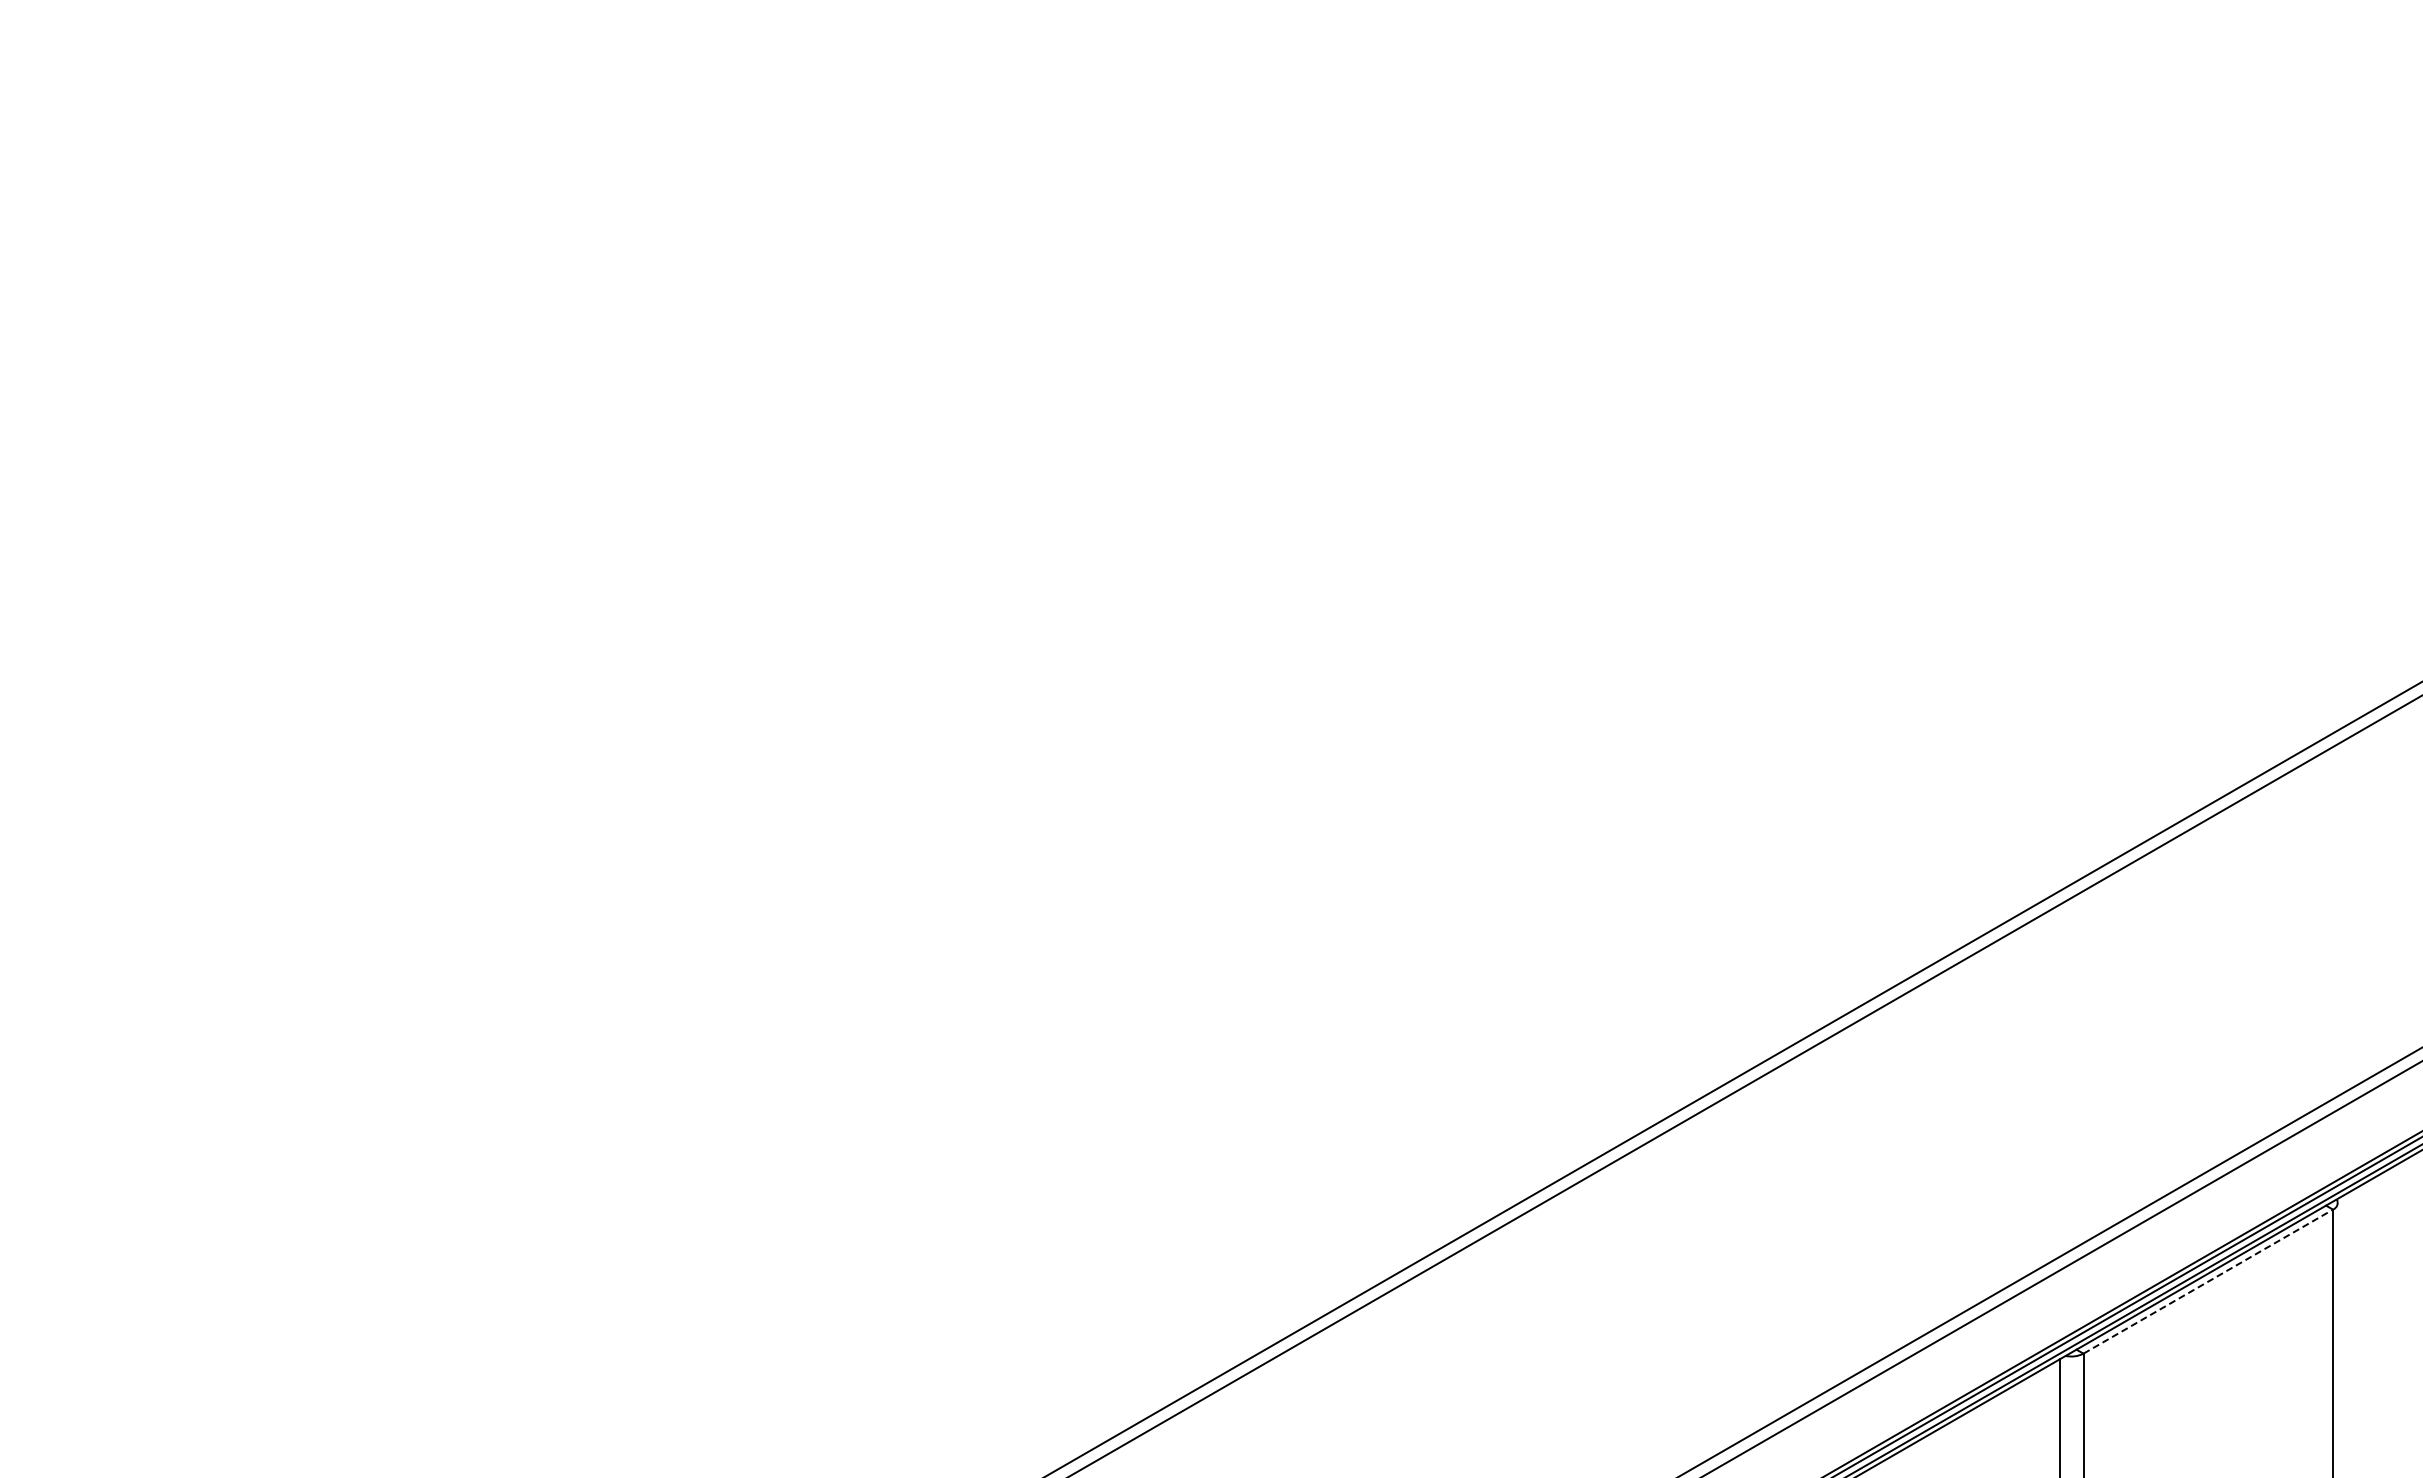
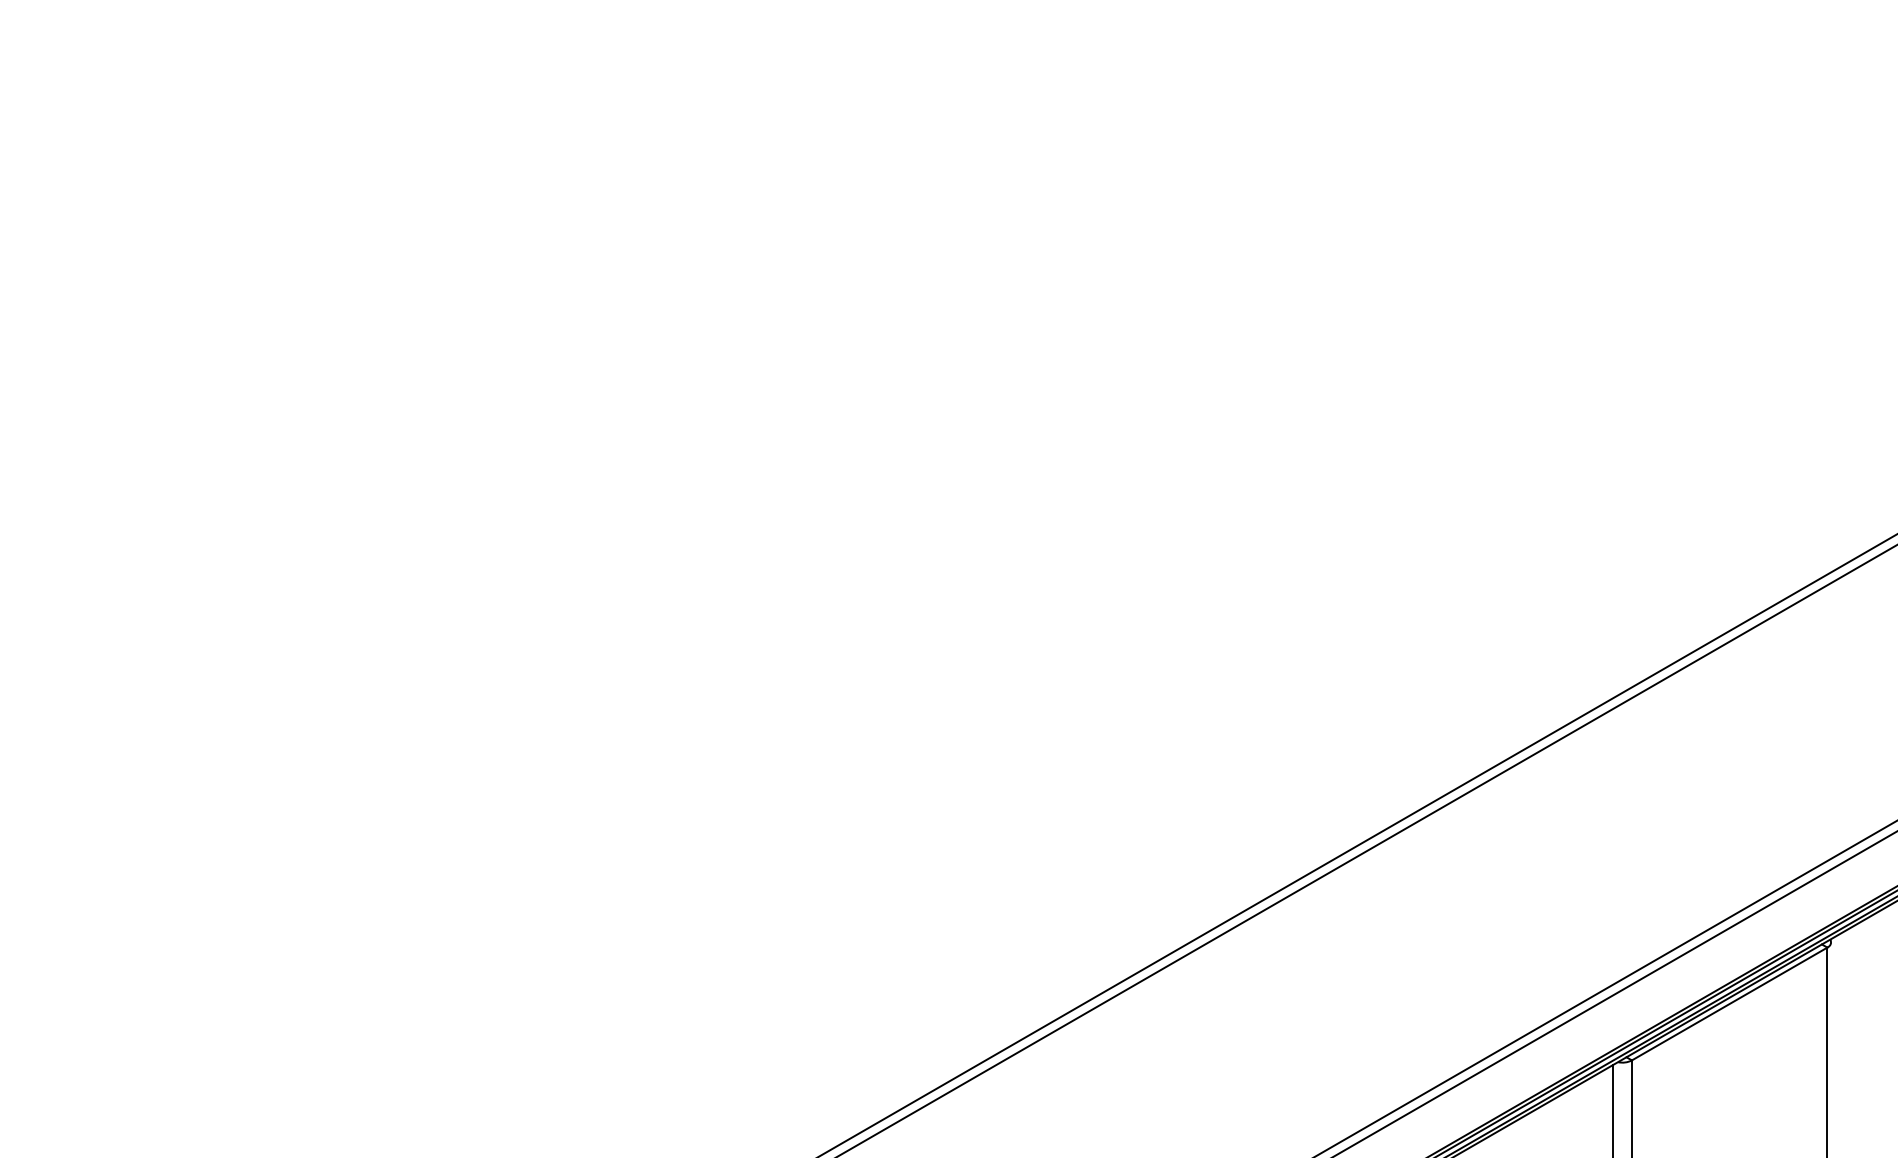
line: (2208, 1281) -> (1729, 1003), dashed -> solid

